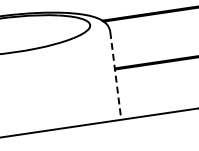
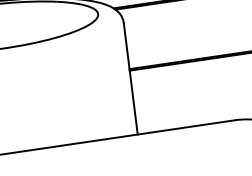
line: (115, 76) -> (130, 79), dashed -> solid

